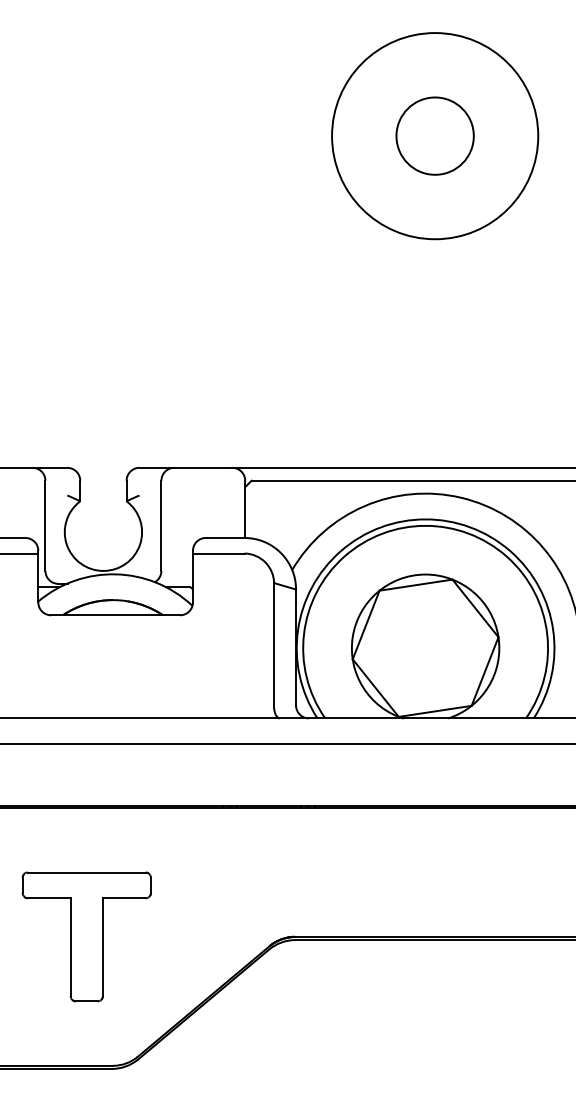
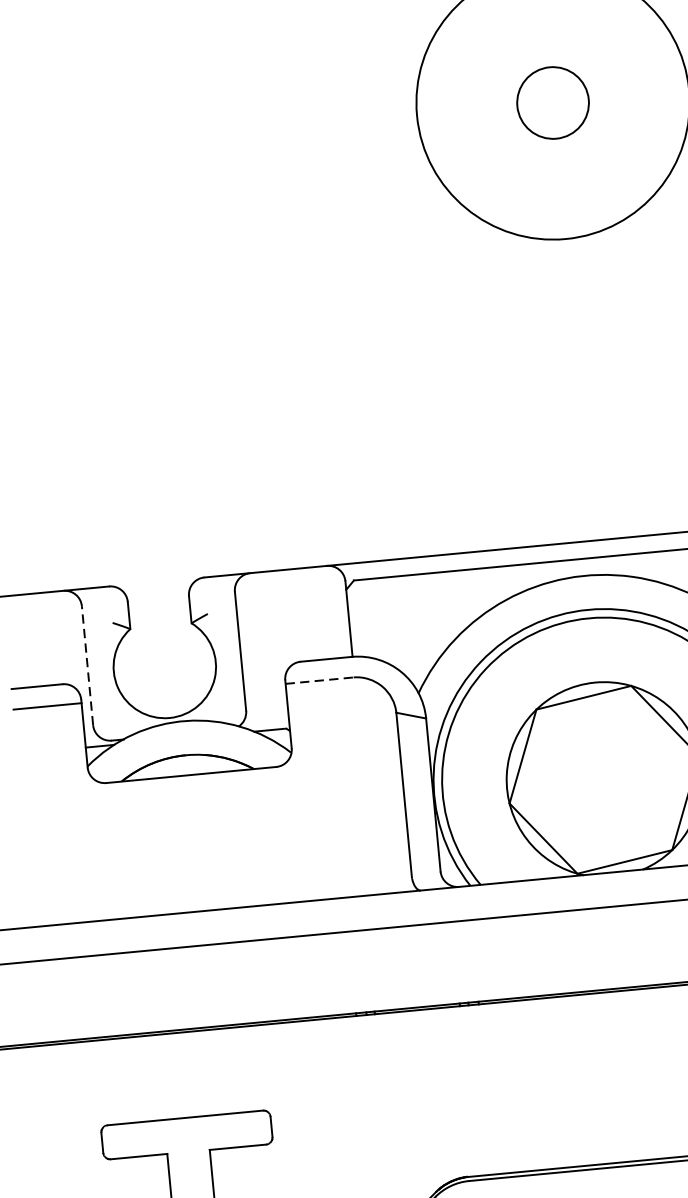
circle: (434, 135) -> (552, 102), size x0.7
line: (45, 525) -> (87, 665), solid -> dashed
line: (218, 553) -> (319, 680), solid -> dashed

